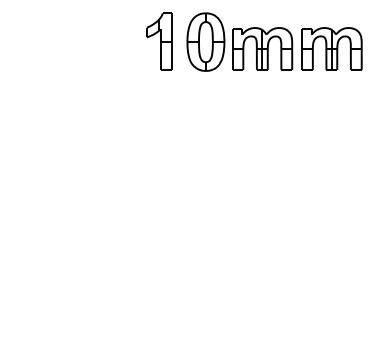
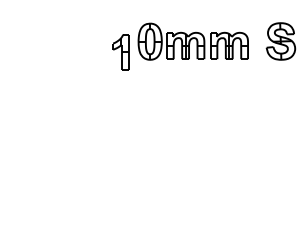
part: (158, 41) -> (120, 52), moved

